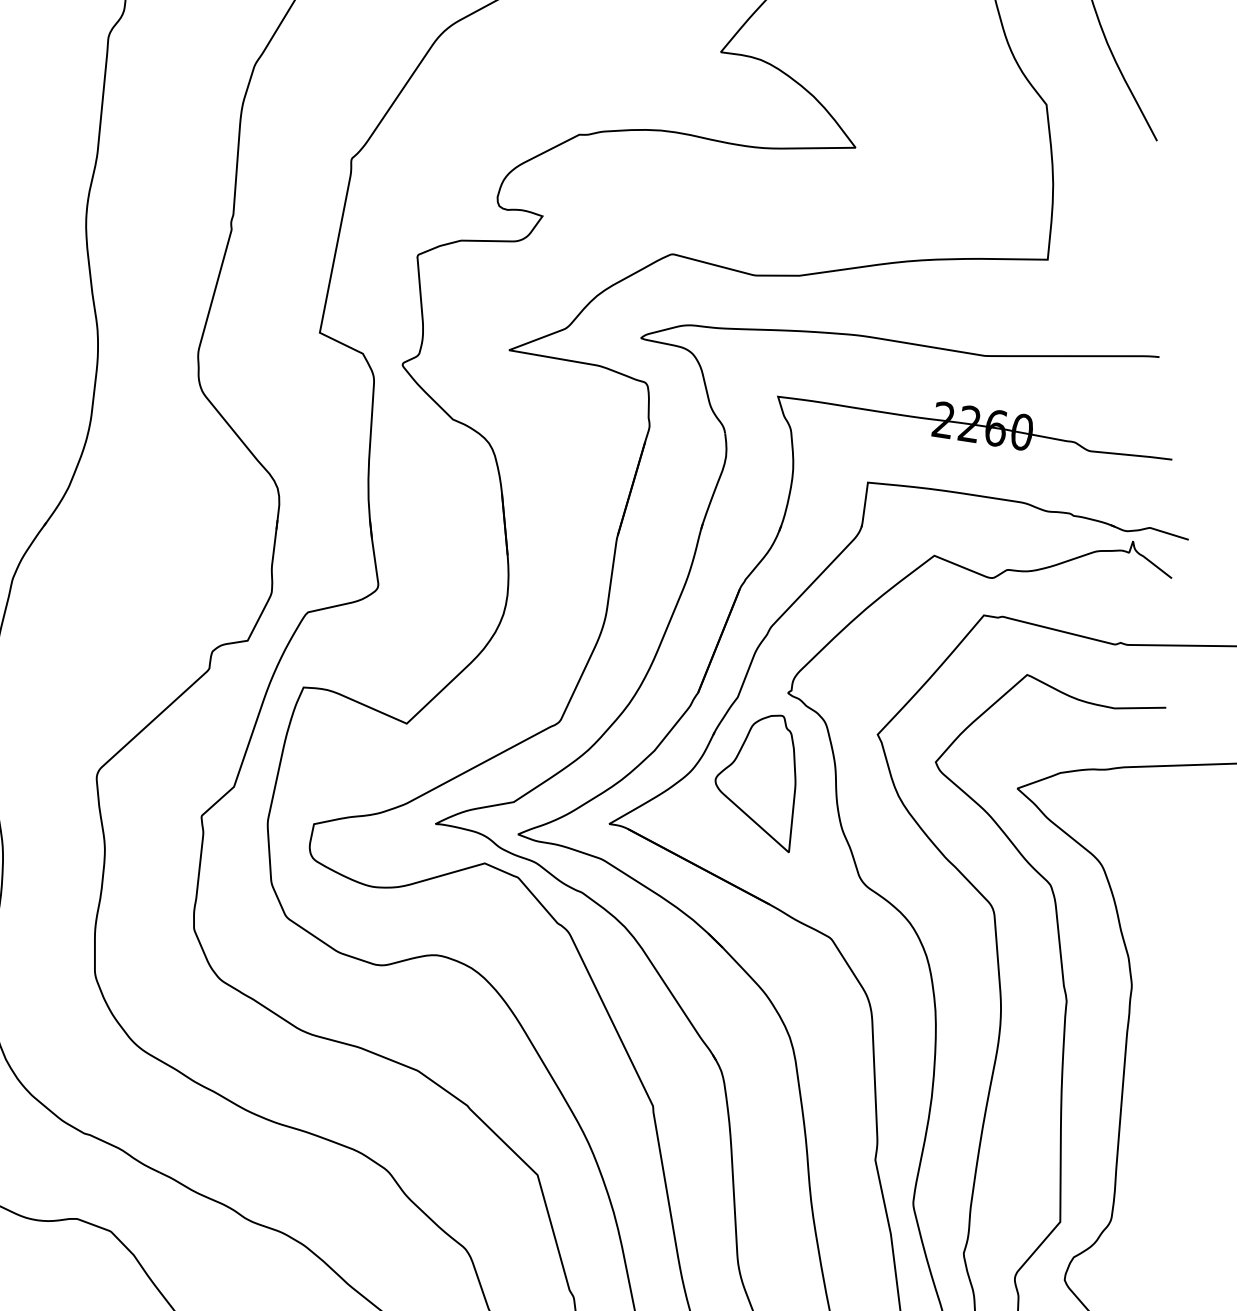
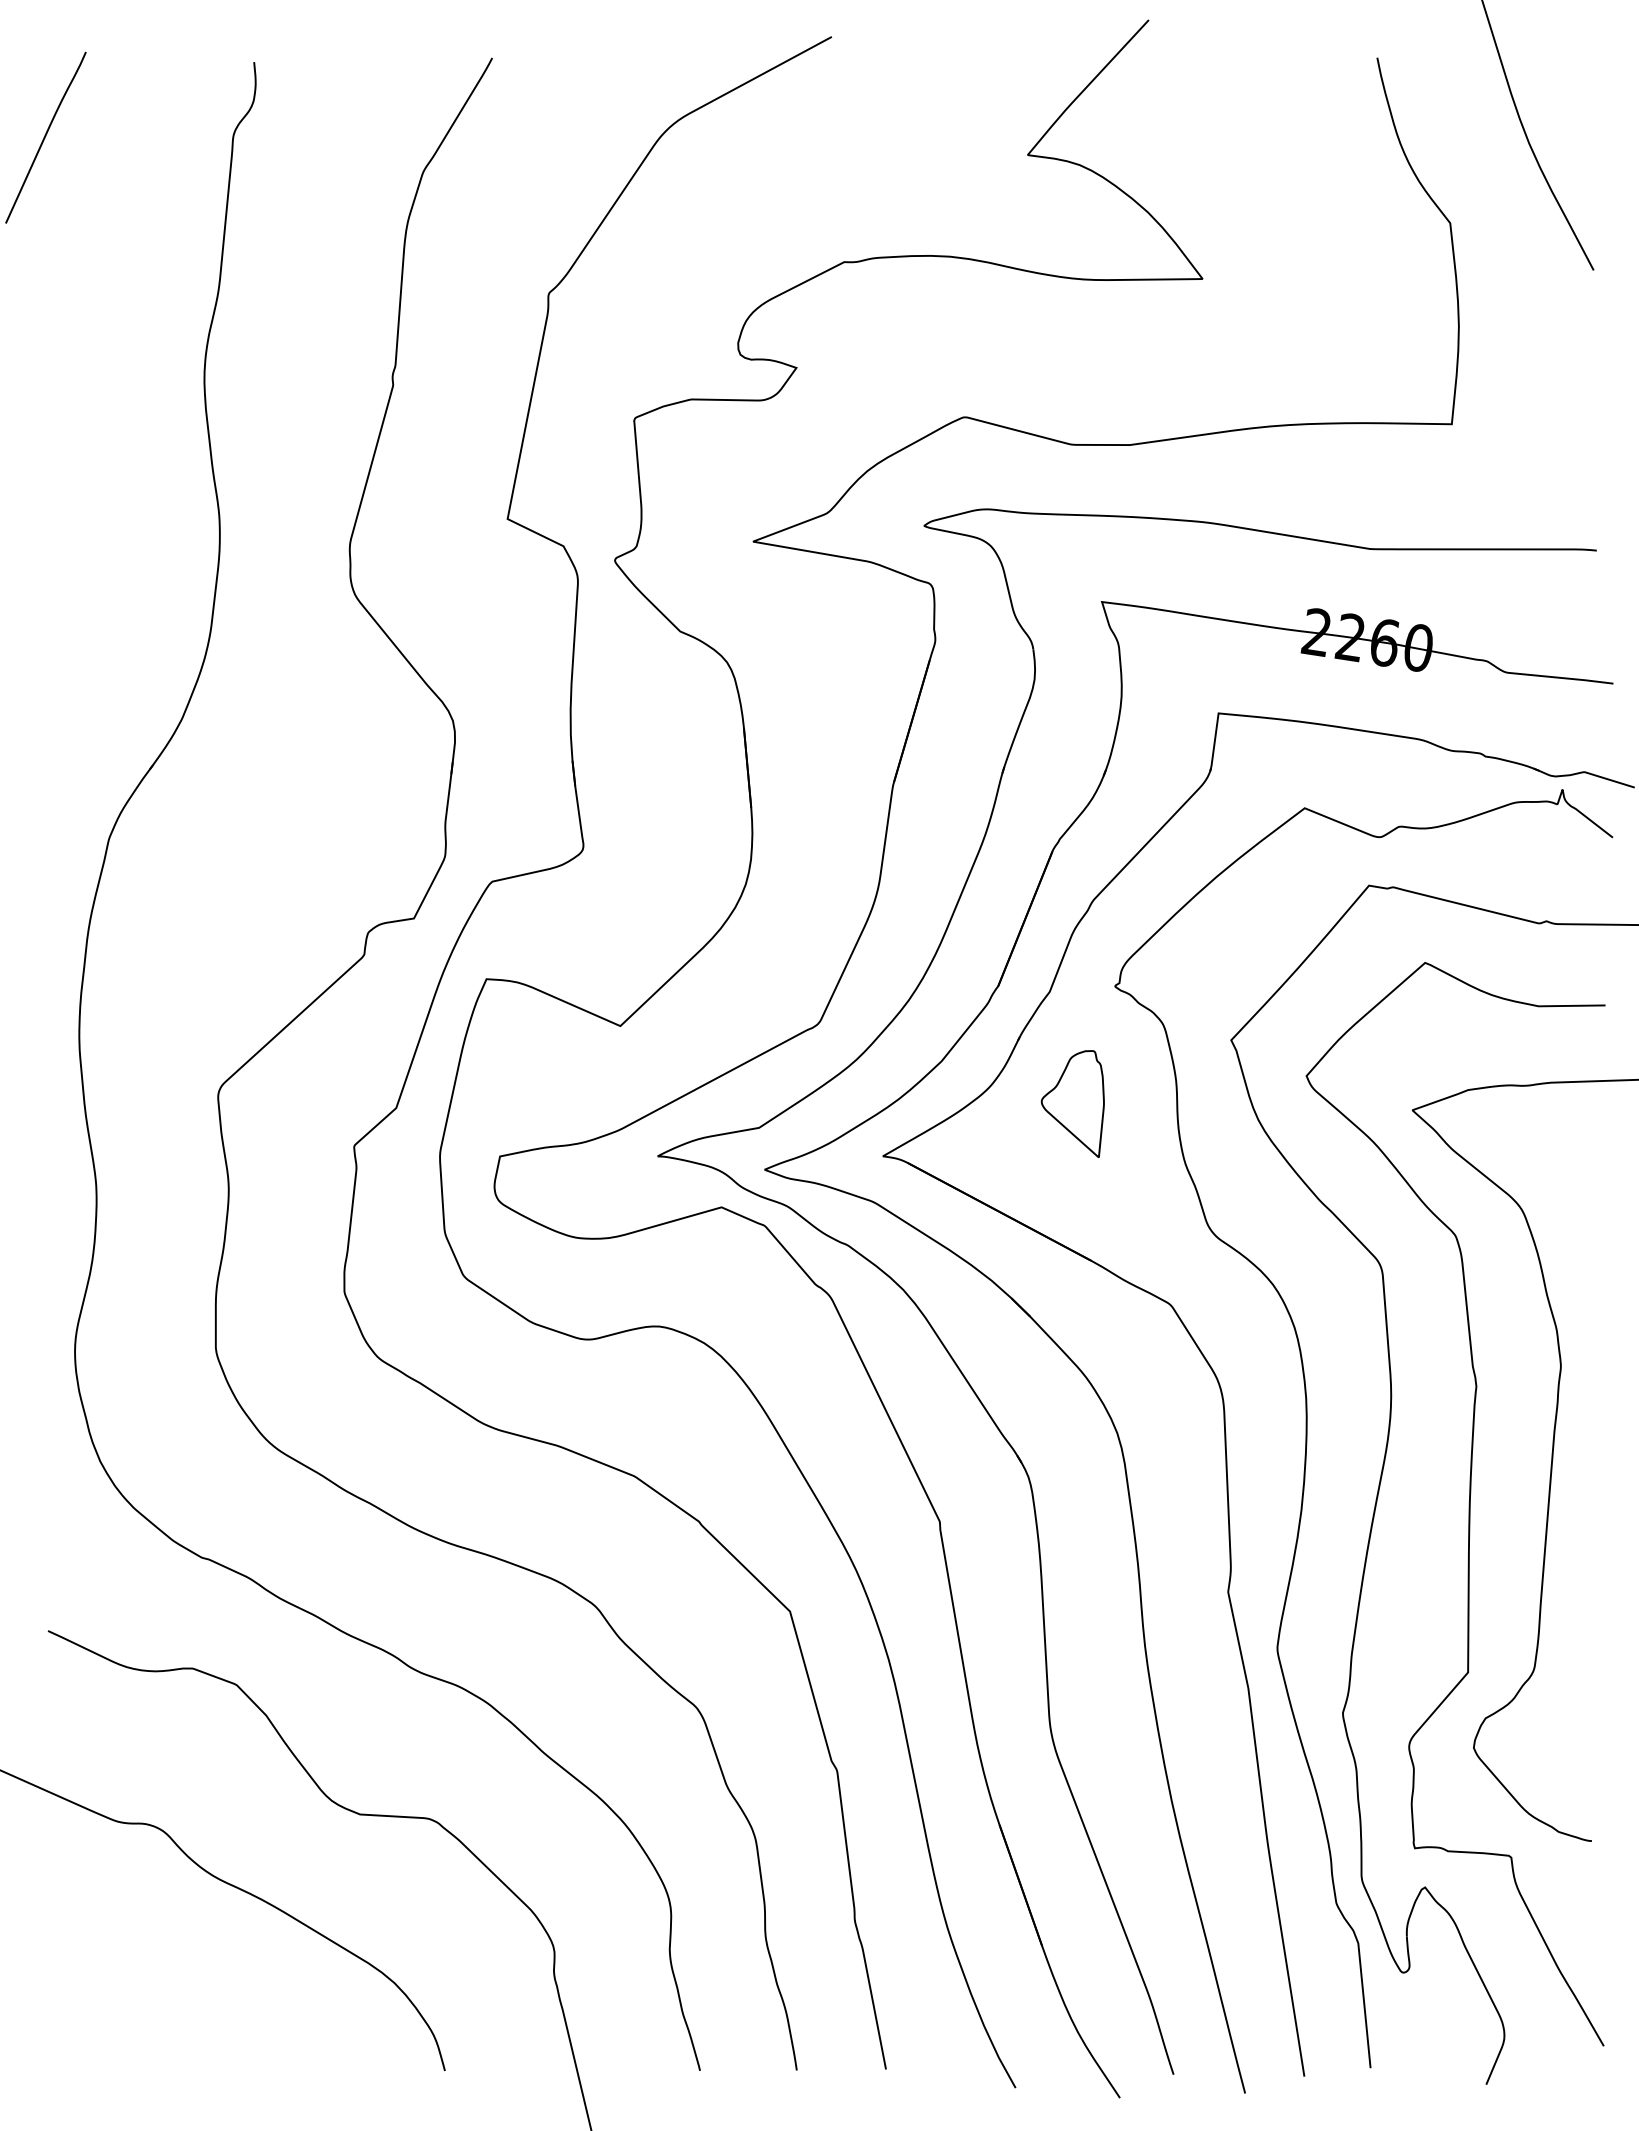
part: (755, 783) -> (1072, 1103), size x0.6

